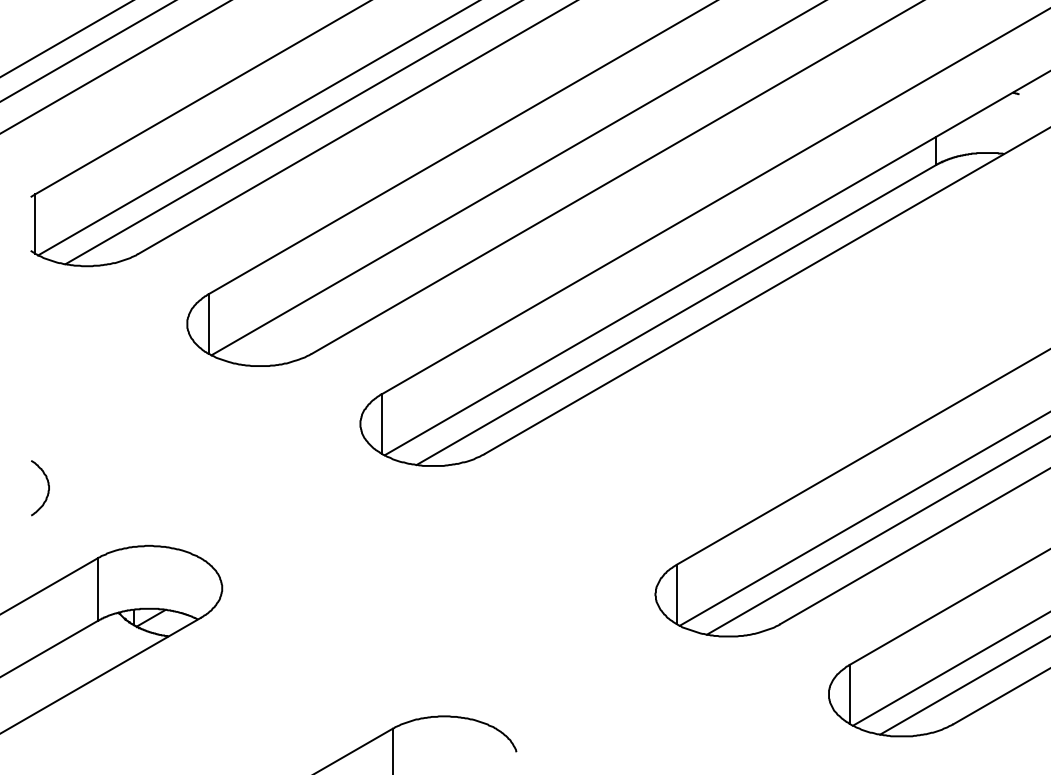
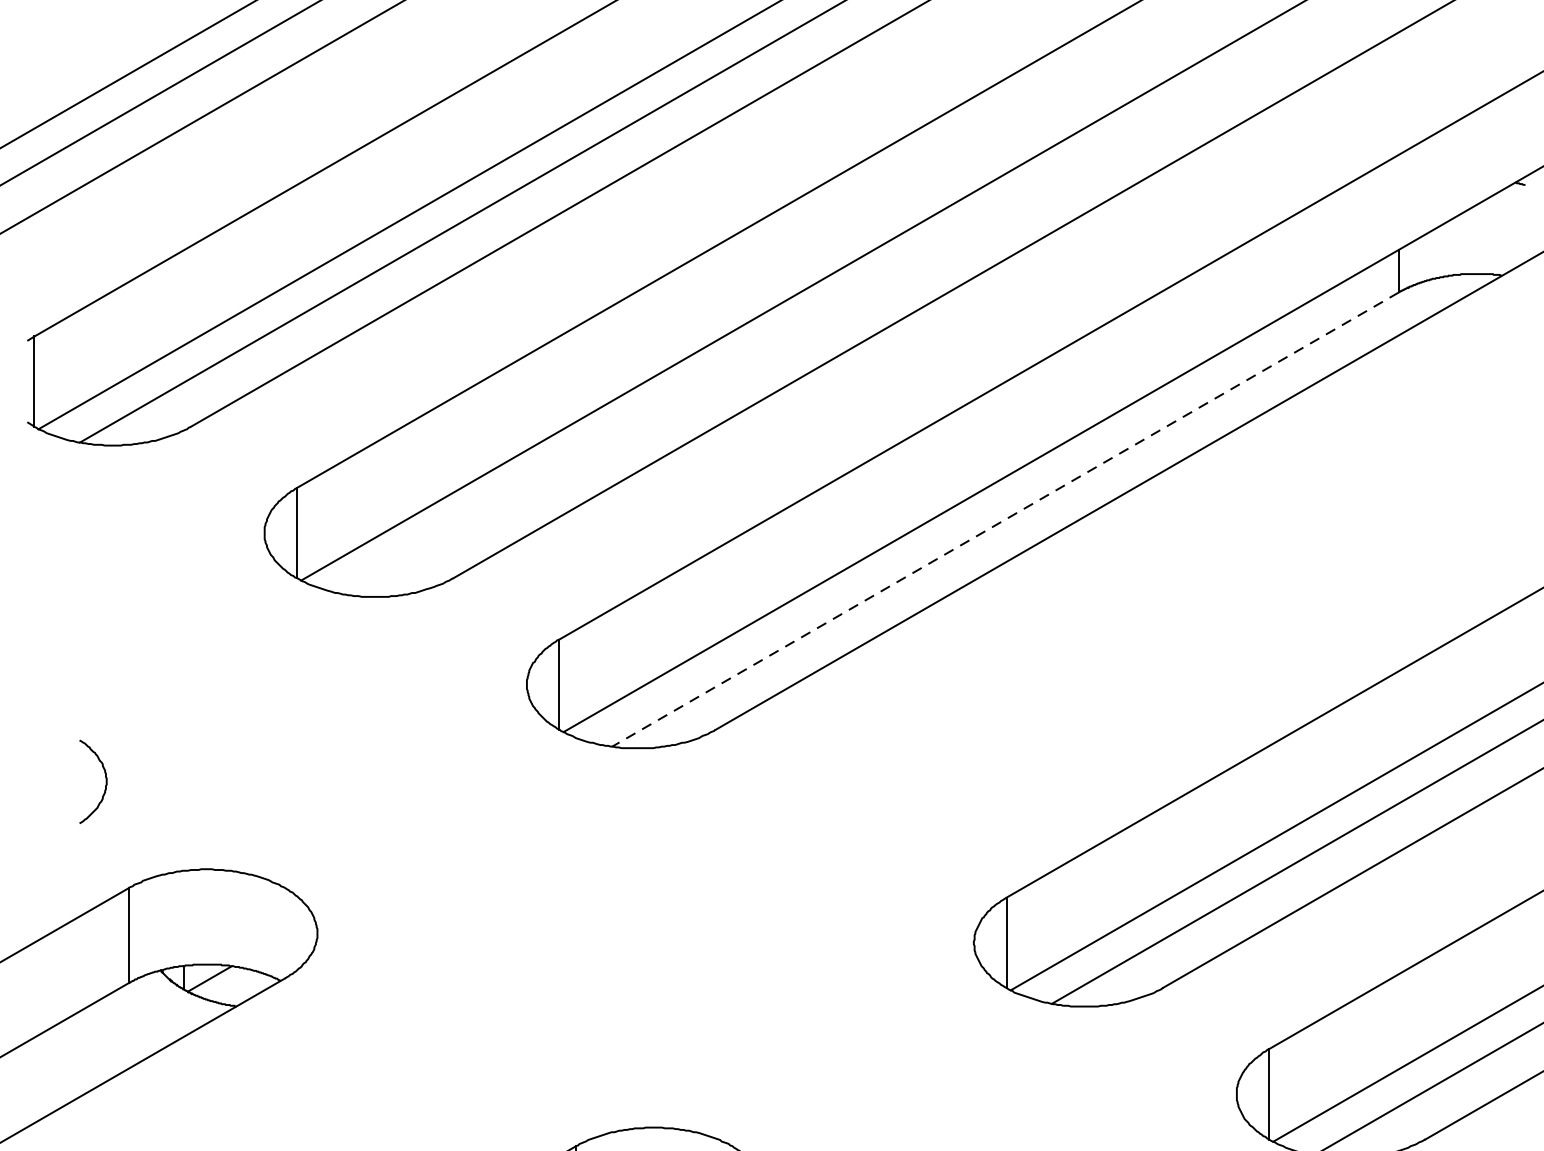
line: (676, 315) -> (1005, 520), solid -> dashed
curve: (47, 490) -> (104, 785), moved

